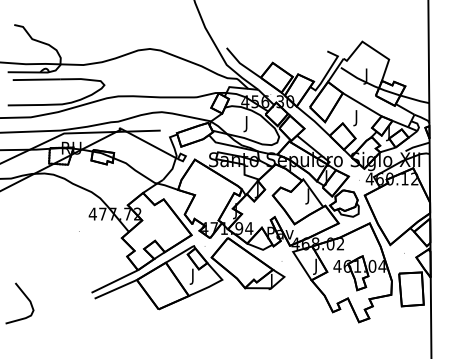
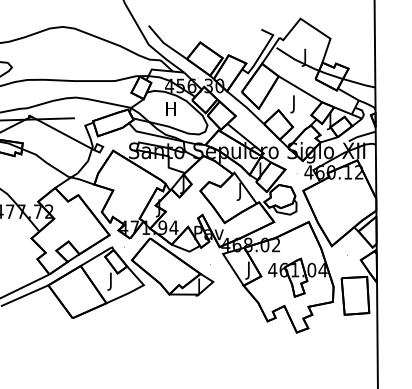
text: (246, 124) -> (170, 111), J -> H

